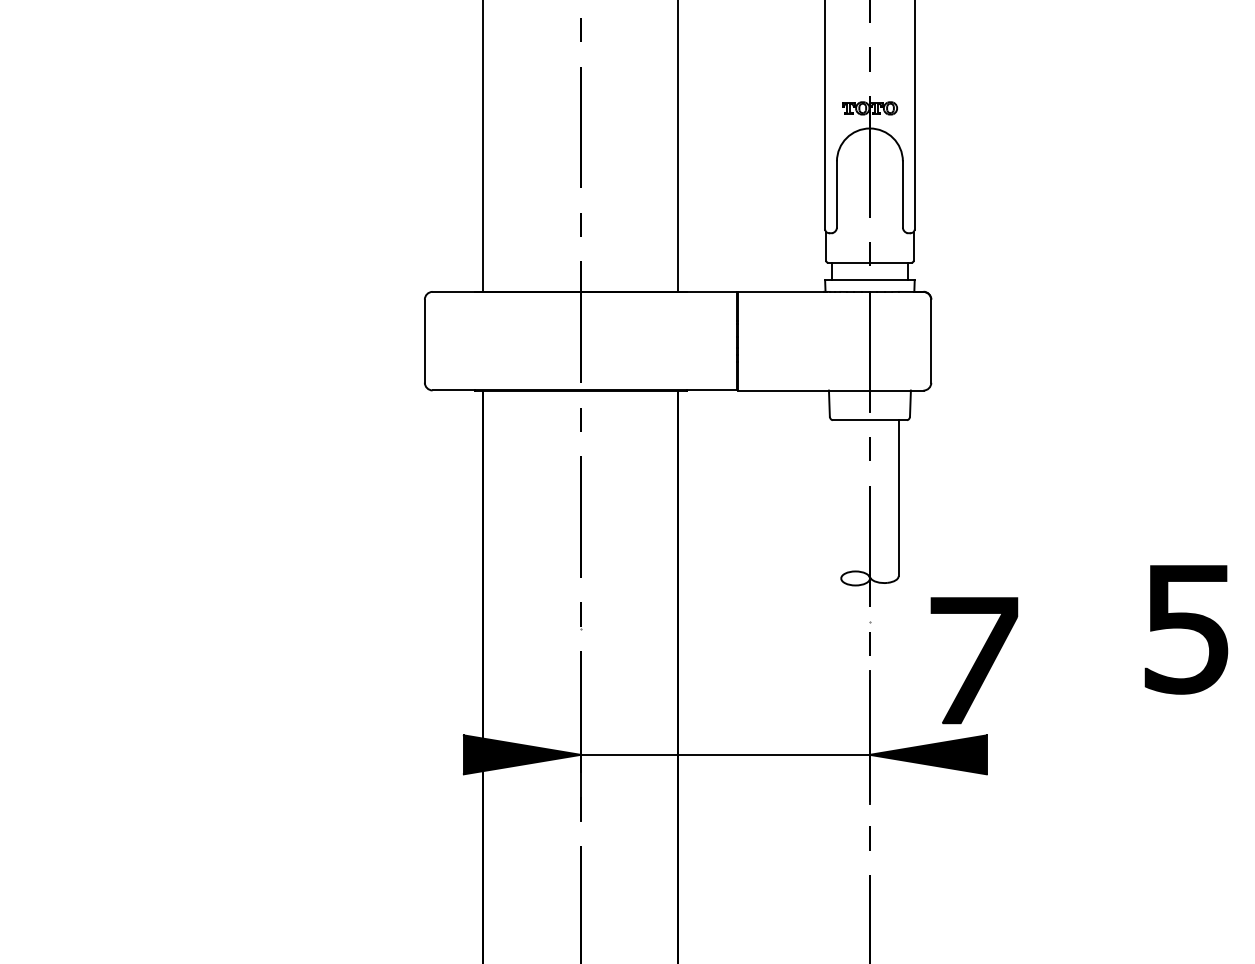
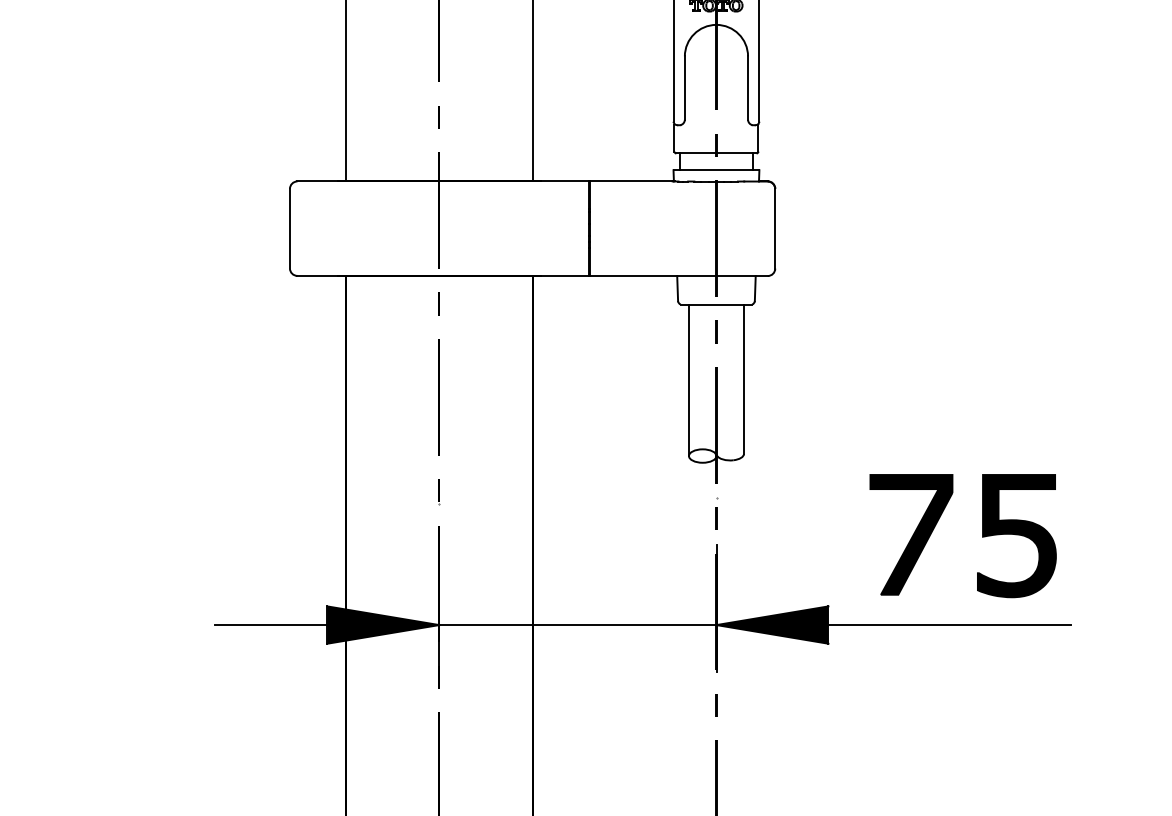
line: (841, 499) -> (689, 380), added
part: (1186, 629) -> (1016, 535), moved
part: (974, 660) -> (911, 534), moved
line: (404, 754) -> (270, 624), added
line: (1112, 754) -> (948, 624), added

